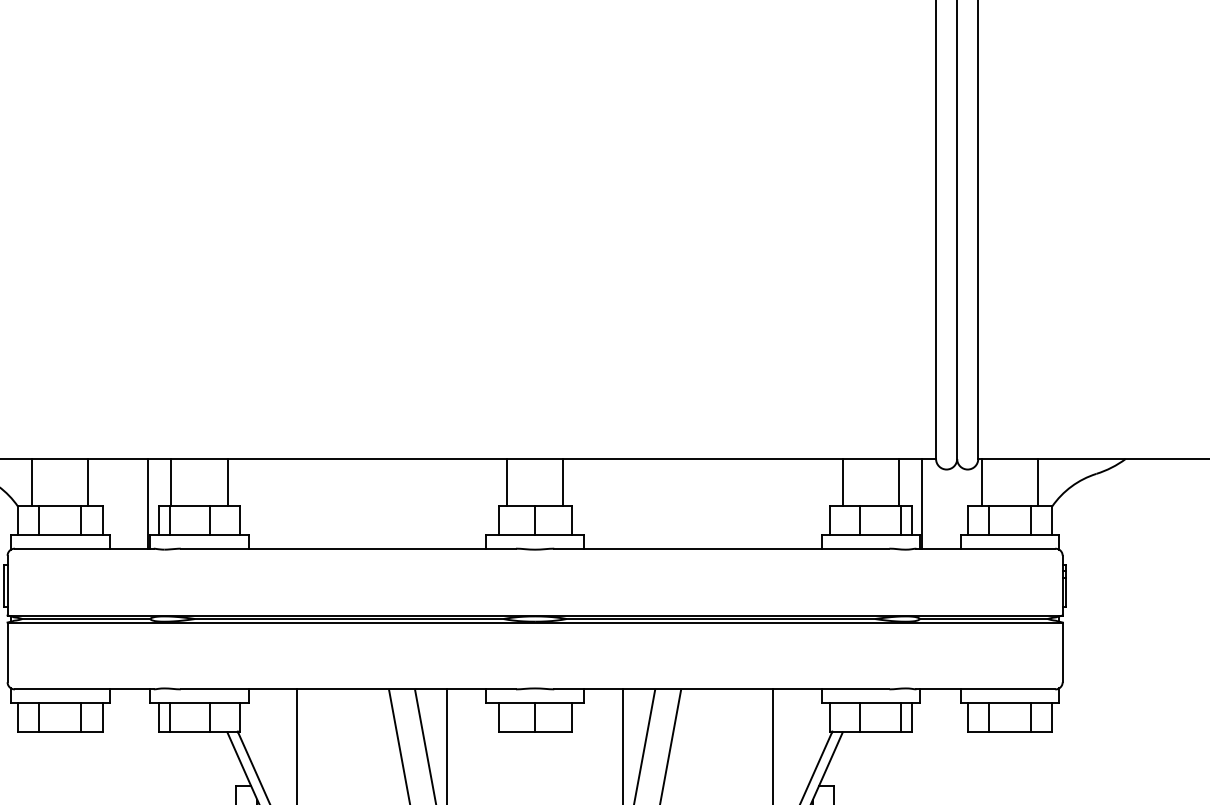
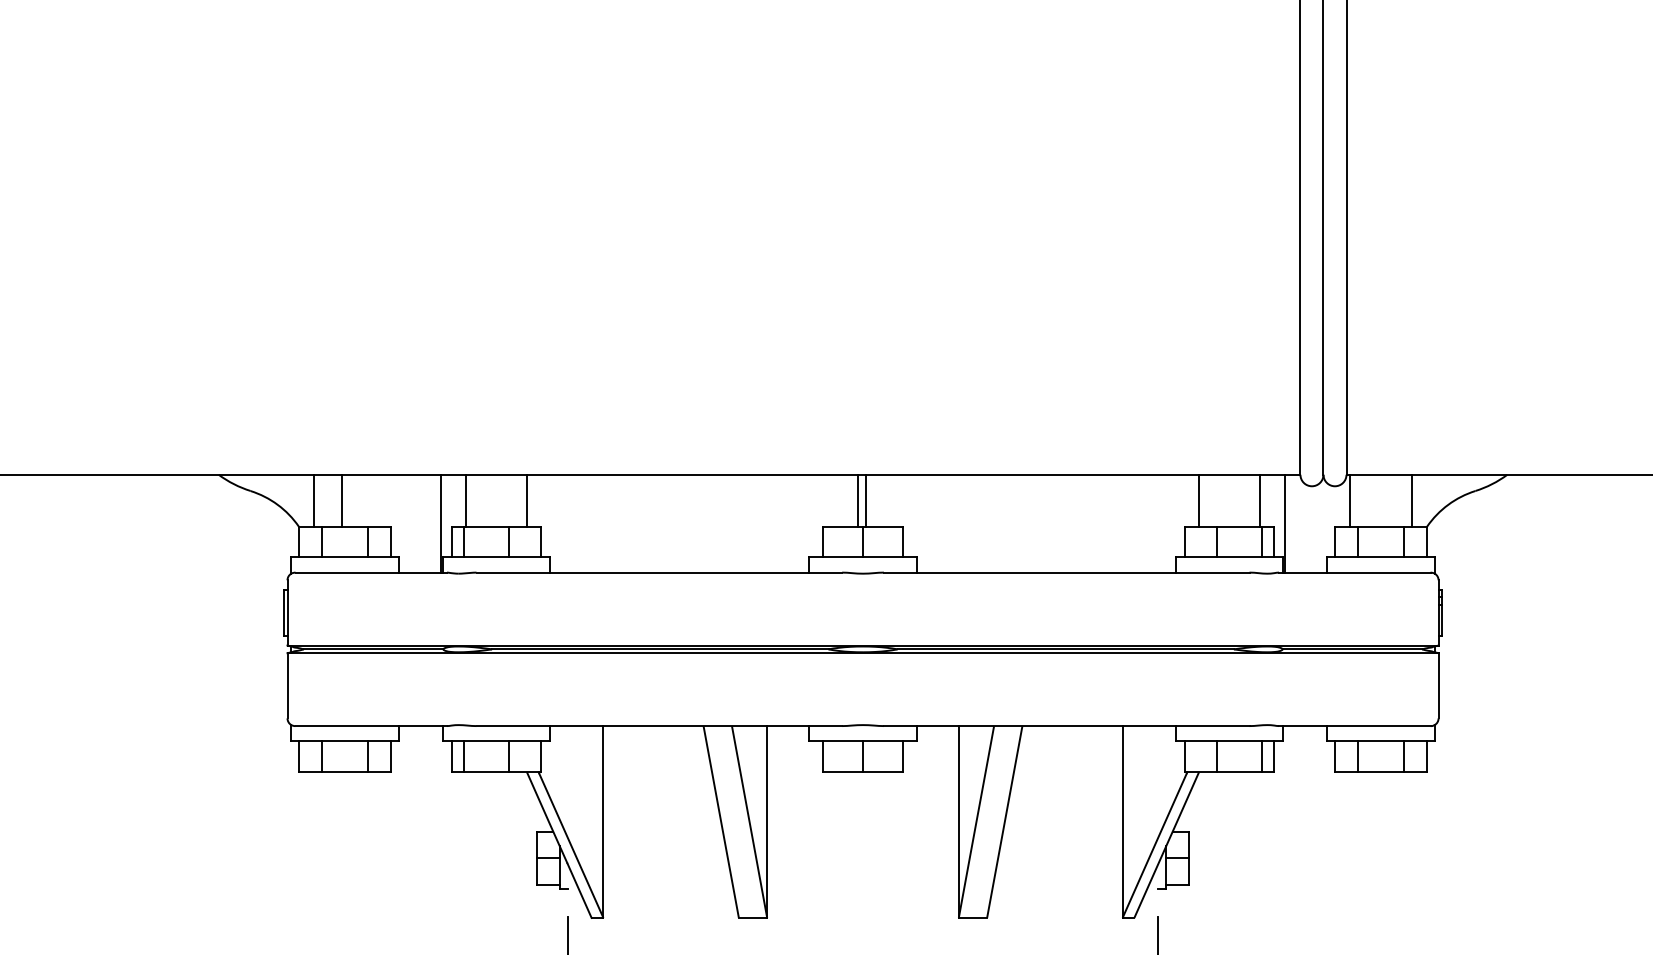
line: (88, 482) -> (341, 500), moved
line: (507, 482) -> (866, 500), moved
line: (563, 482) -> (857, 500), moved

